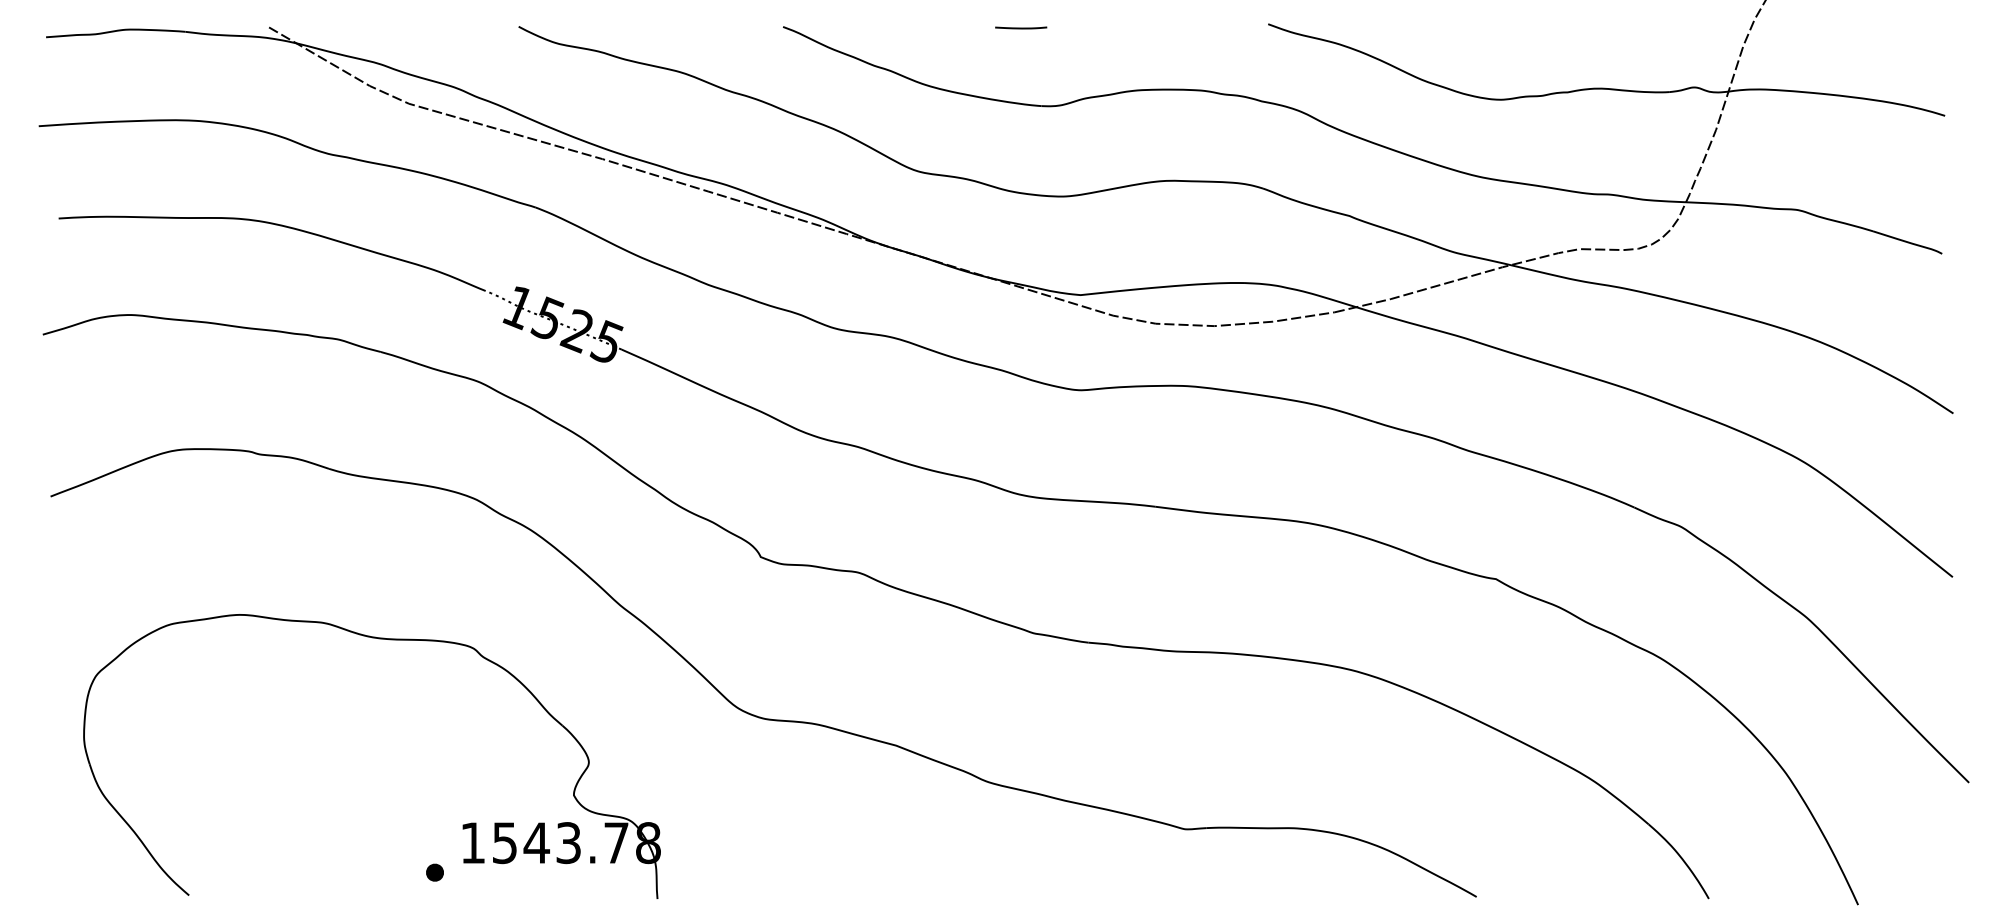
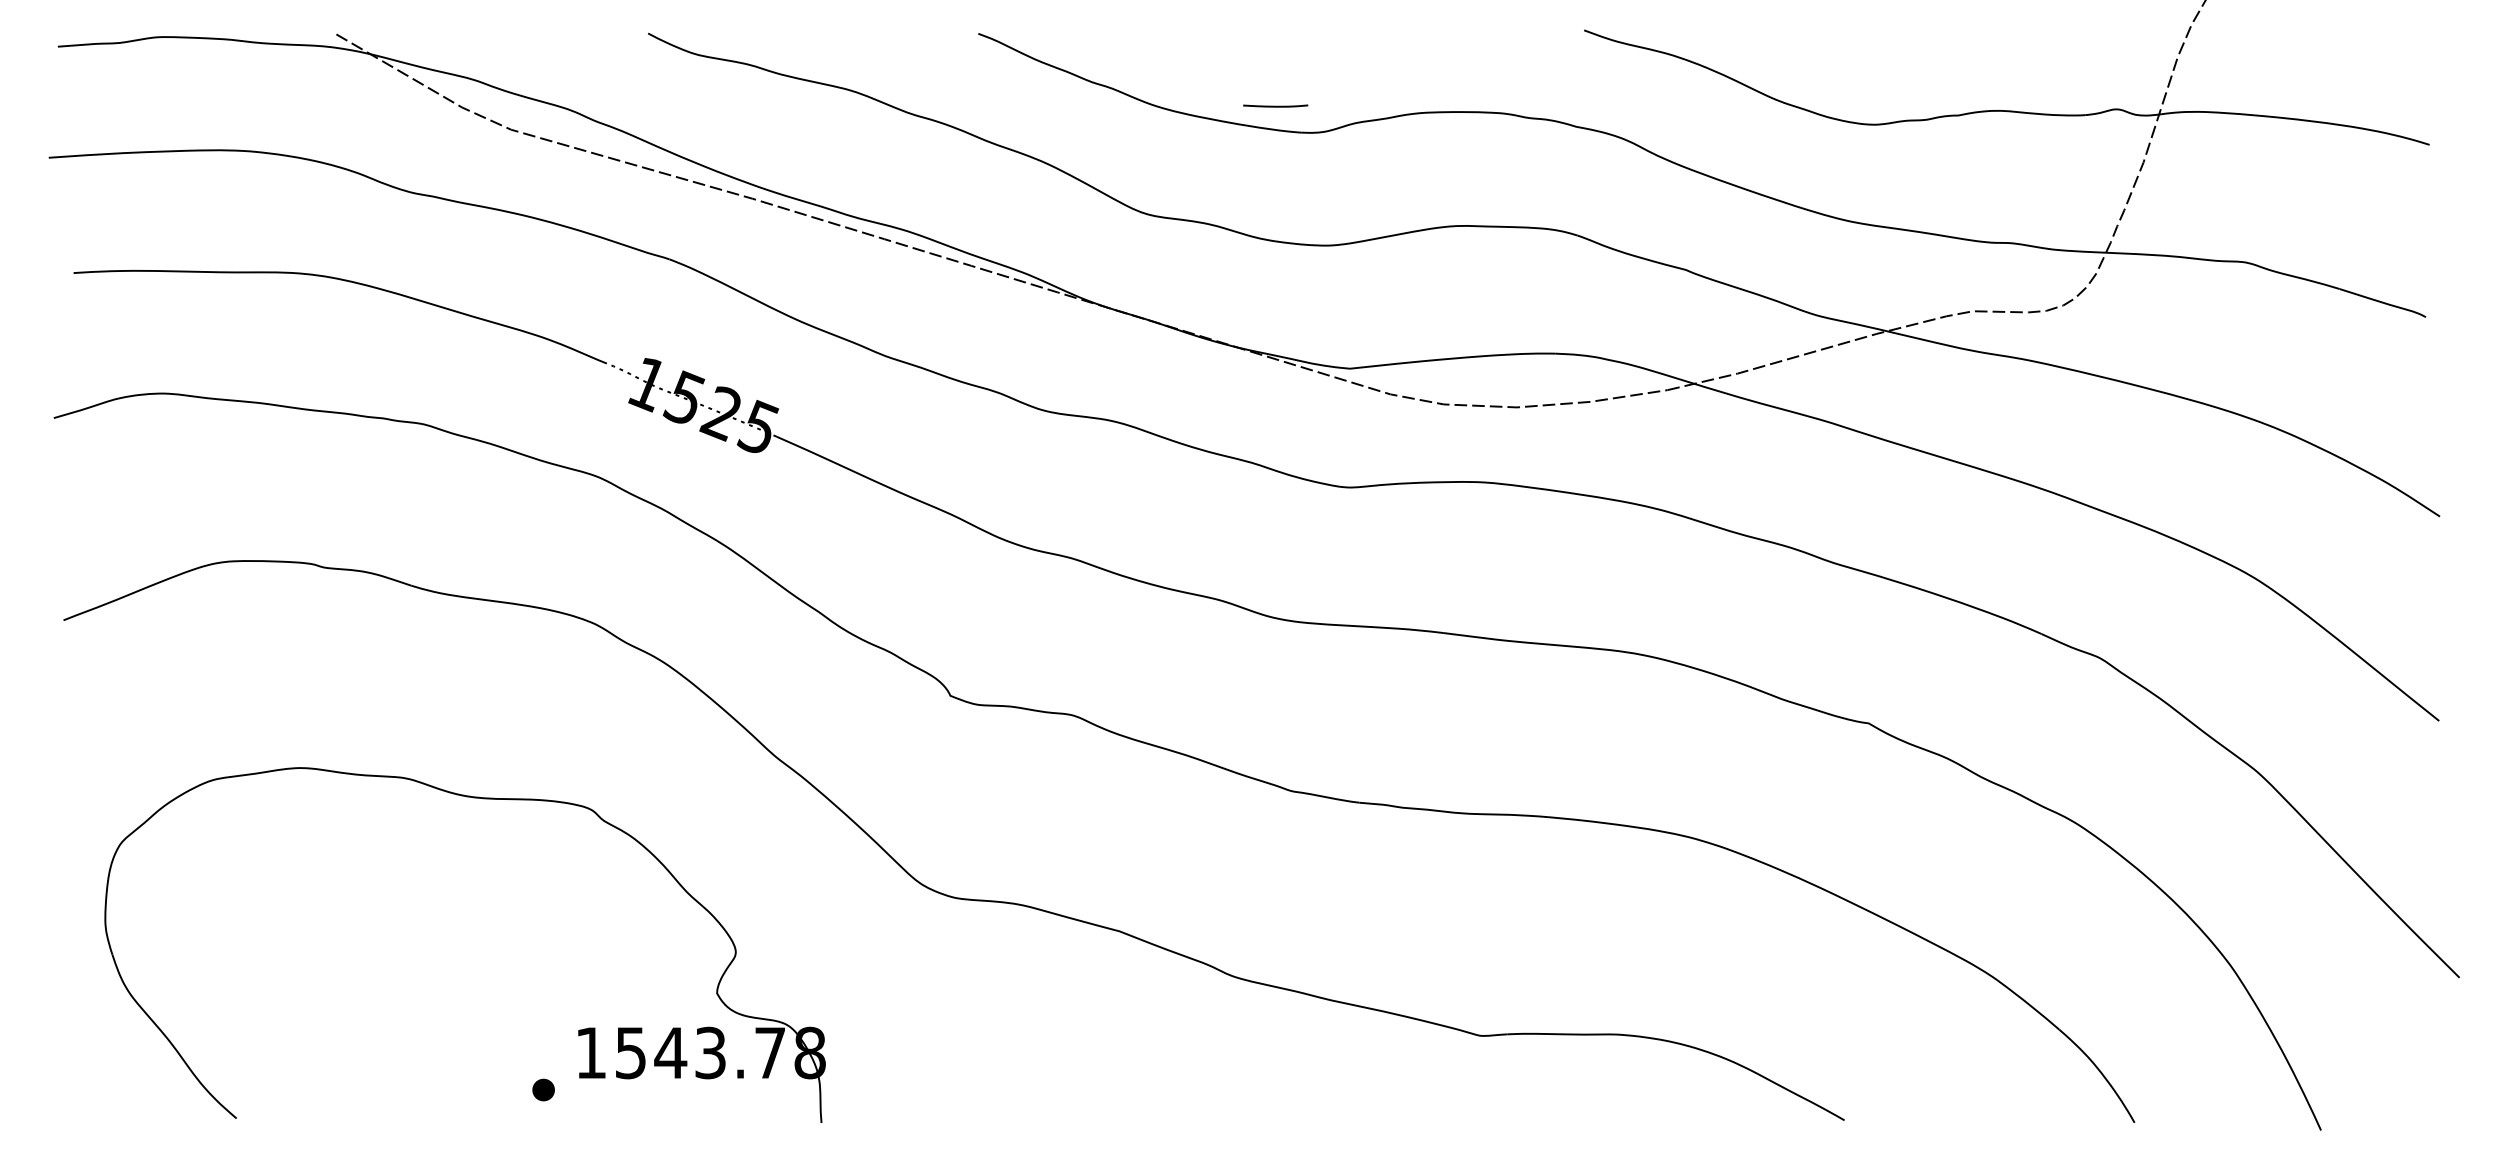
line: (1021, 27) -> (1275, 105), moved

